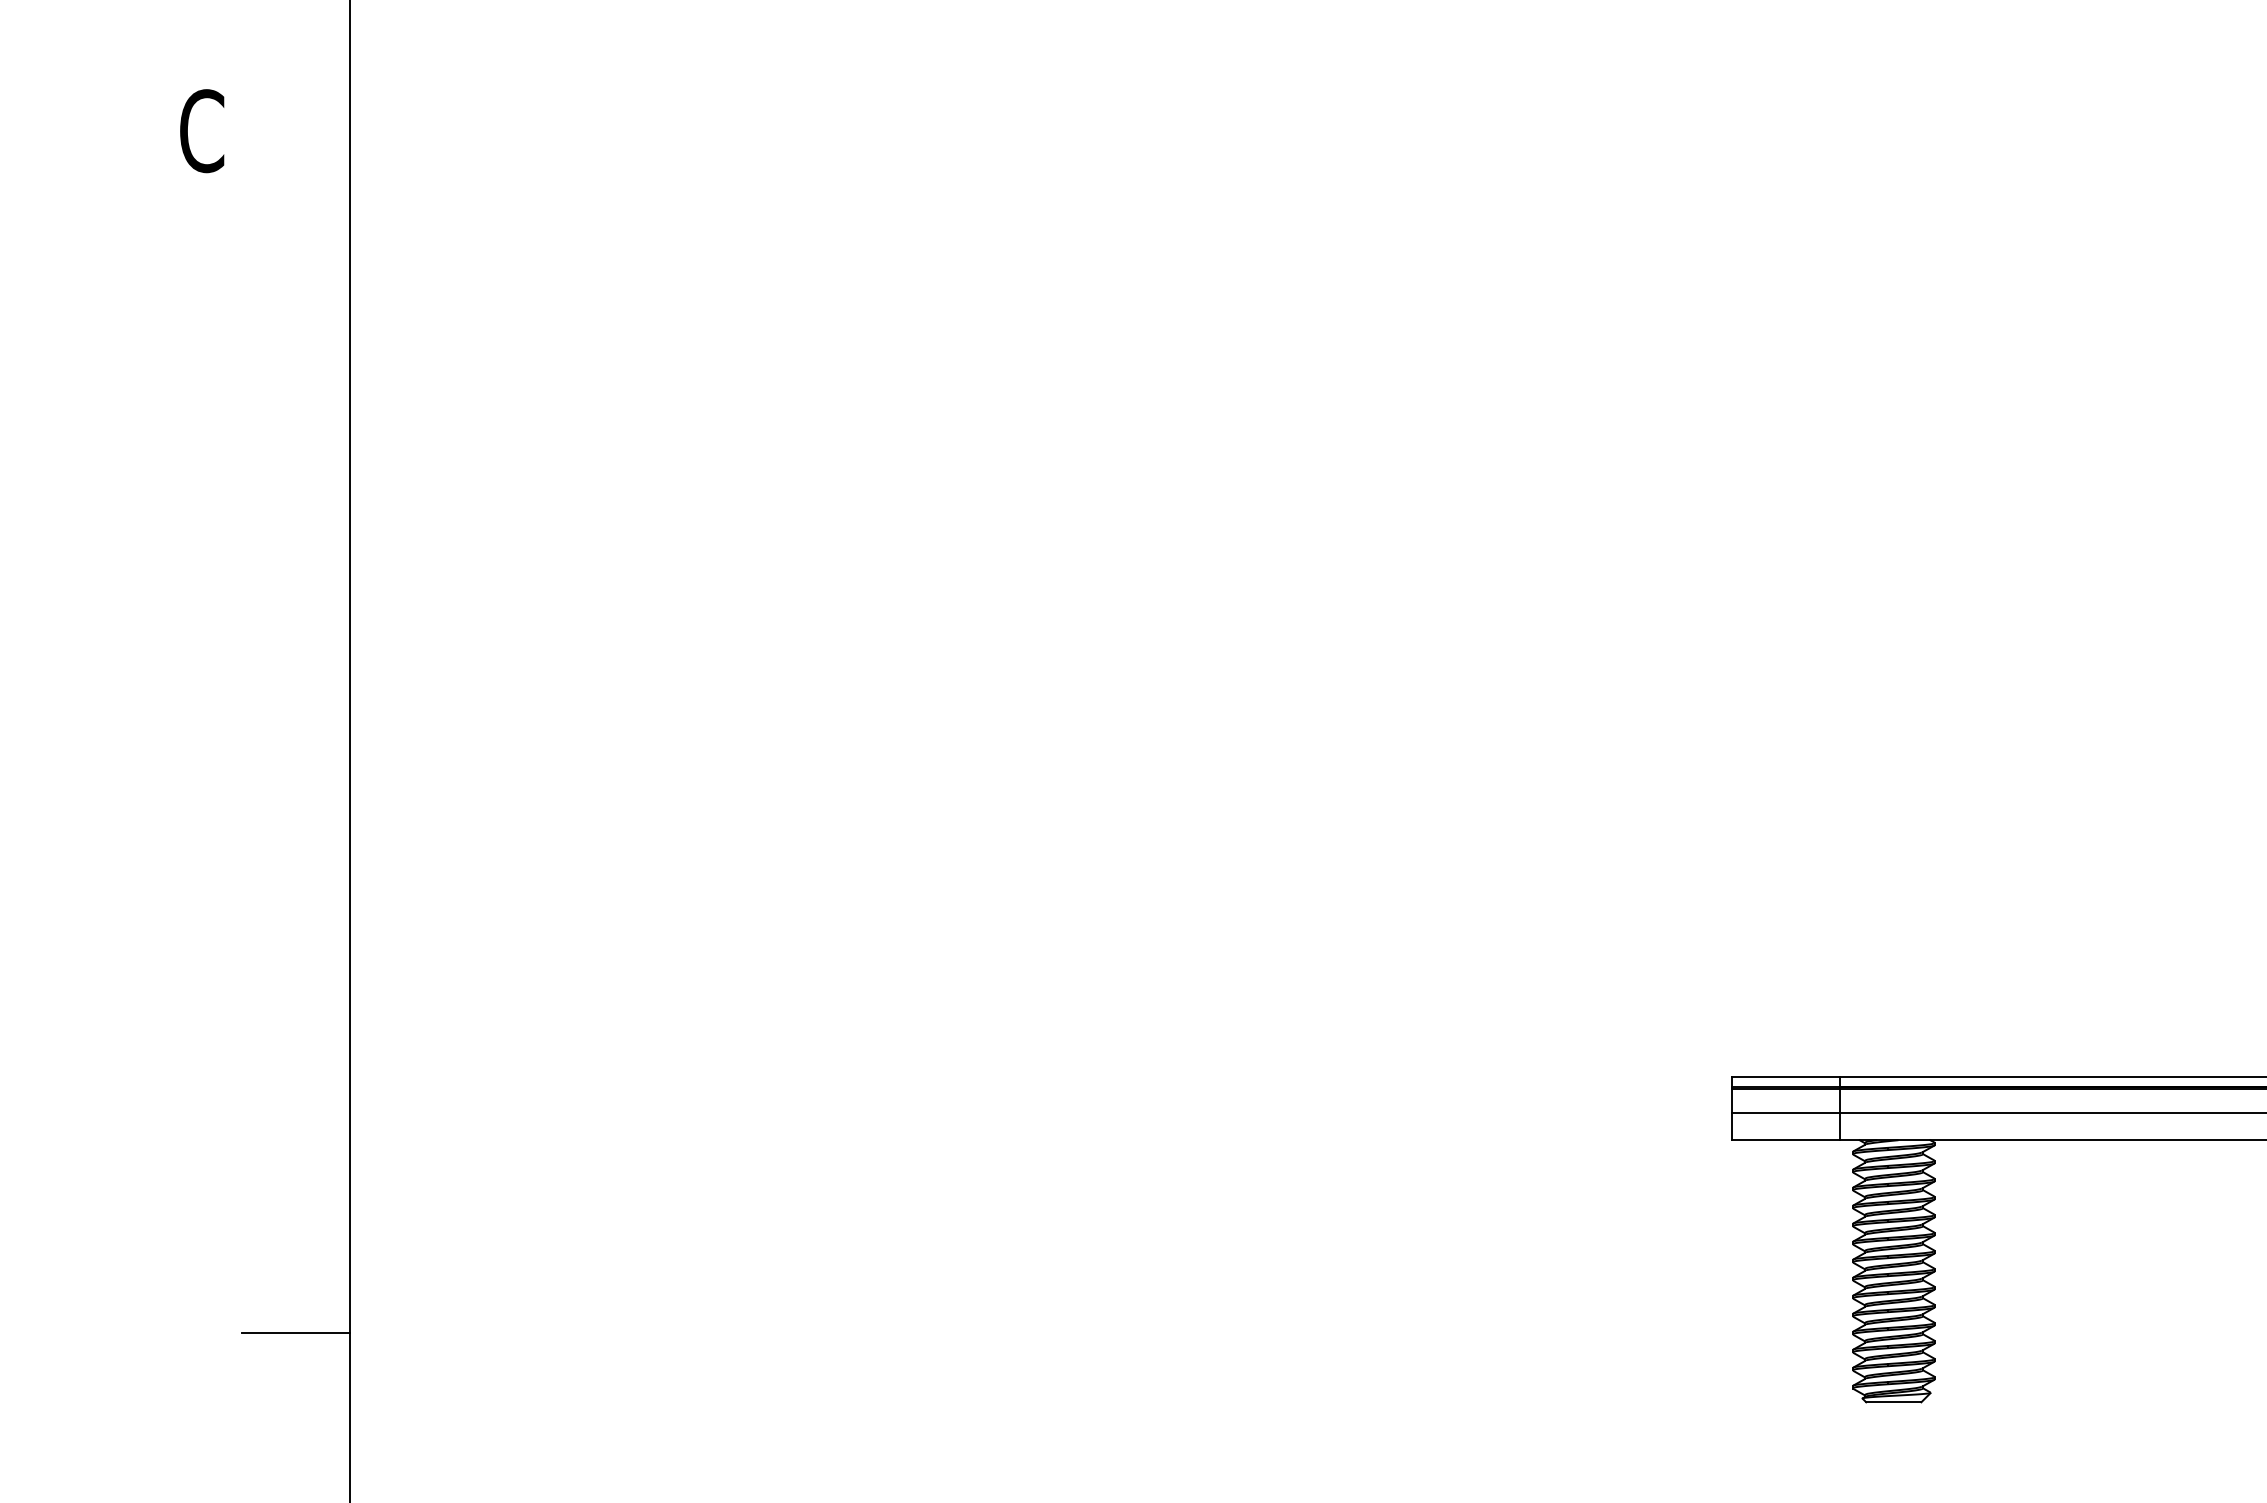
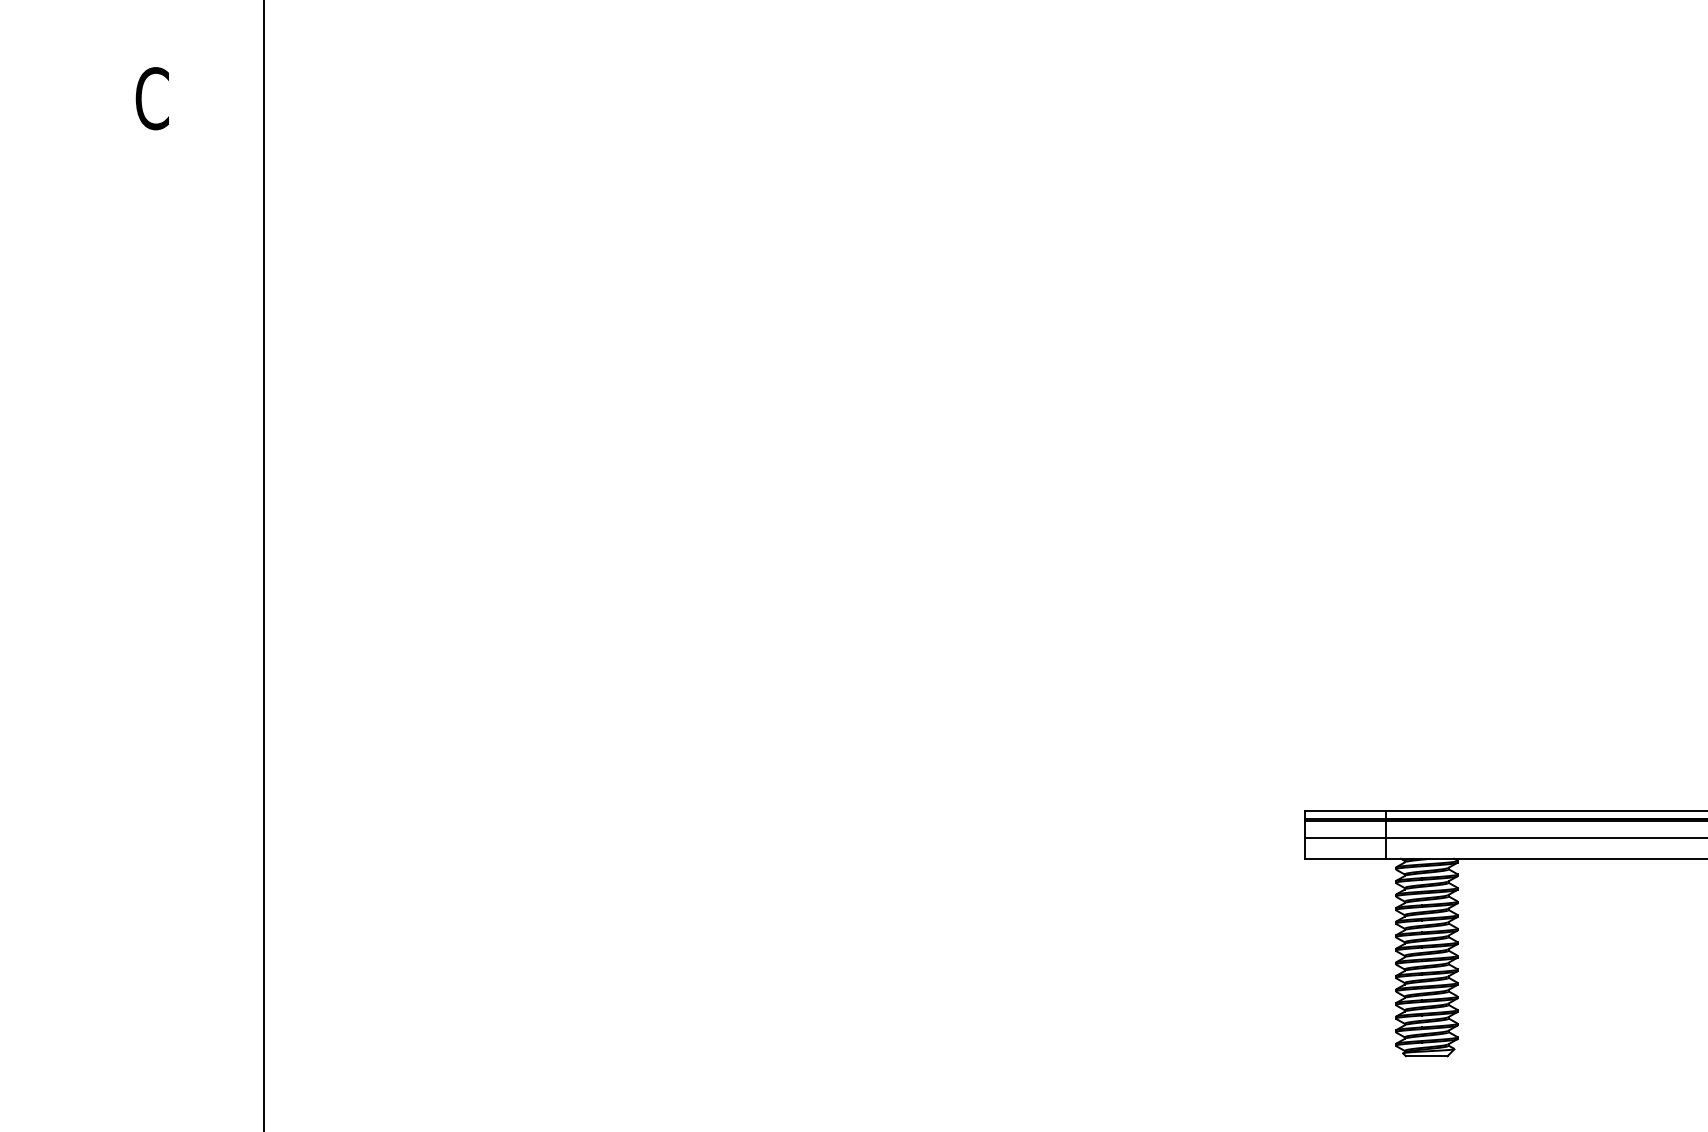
line: (296, 1332) -> (223, 1003), removed

